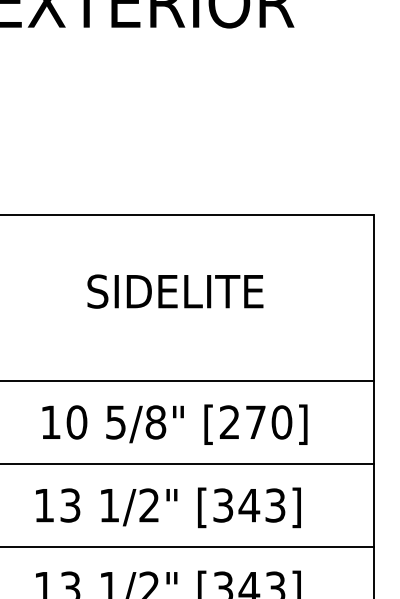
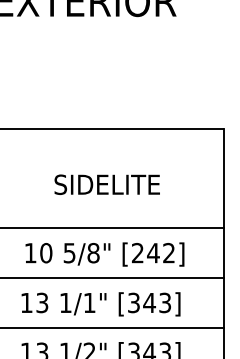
text: (174, 291) -> (106, 184), moved
text: (269, 422) -> (161, 253), [270] -> [242]
text: (149, 504) -> (89, 302), 1/2" -> 1/1"

